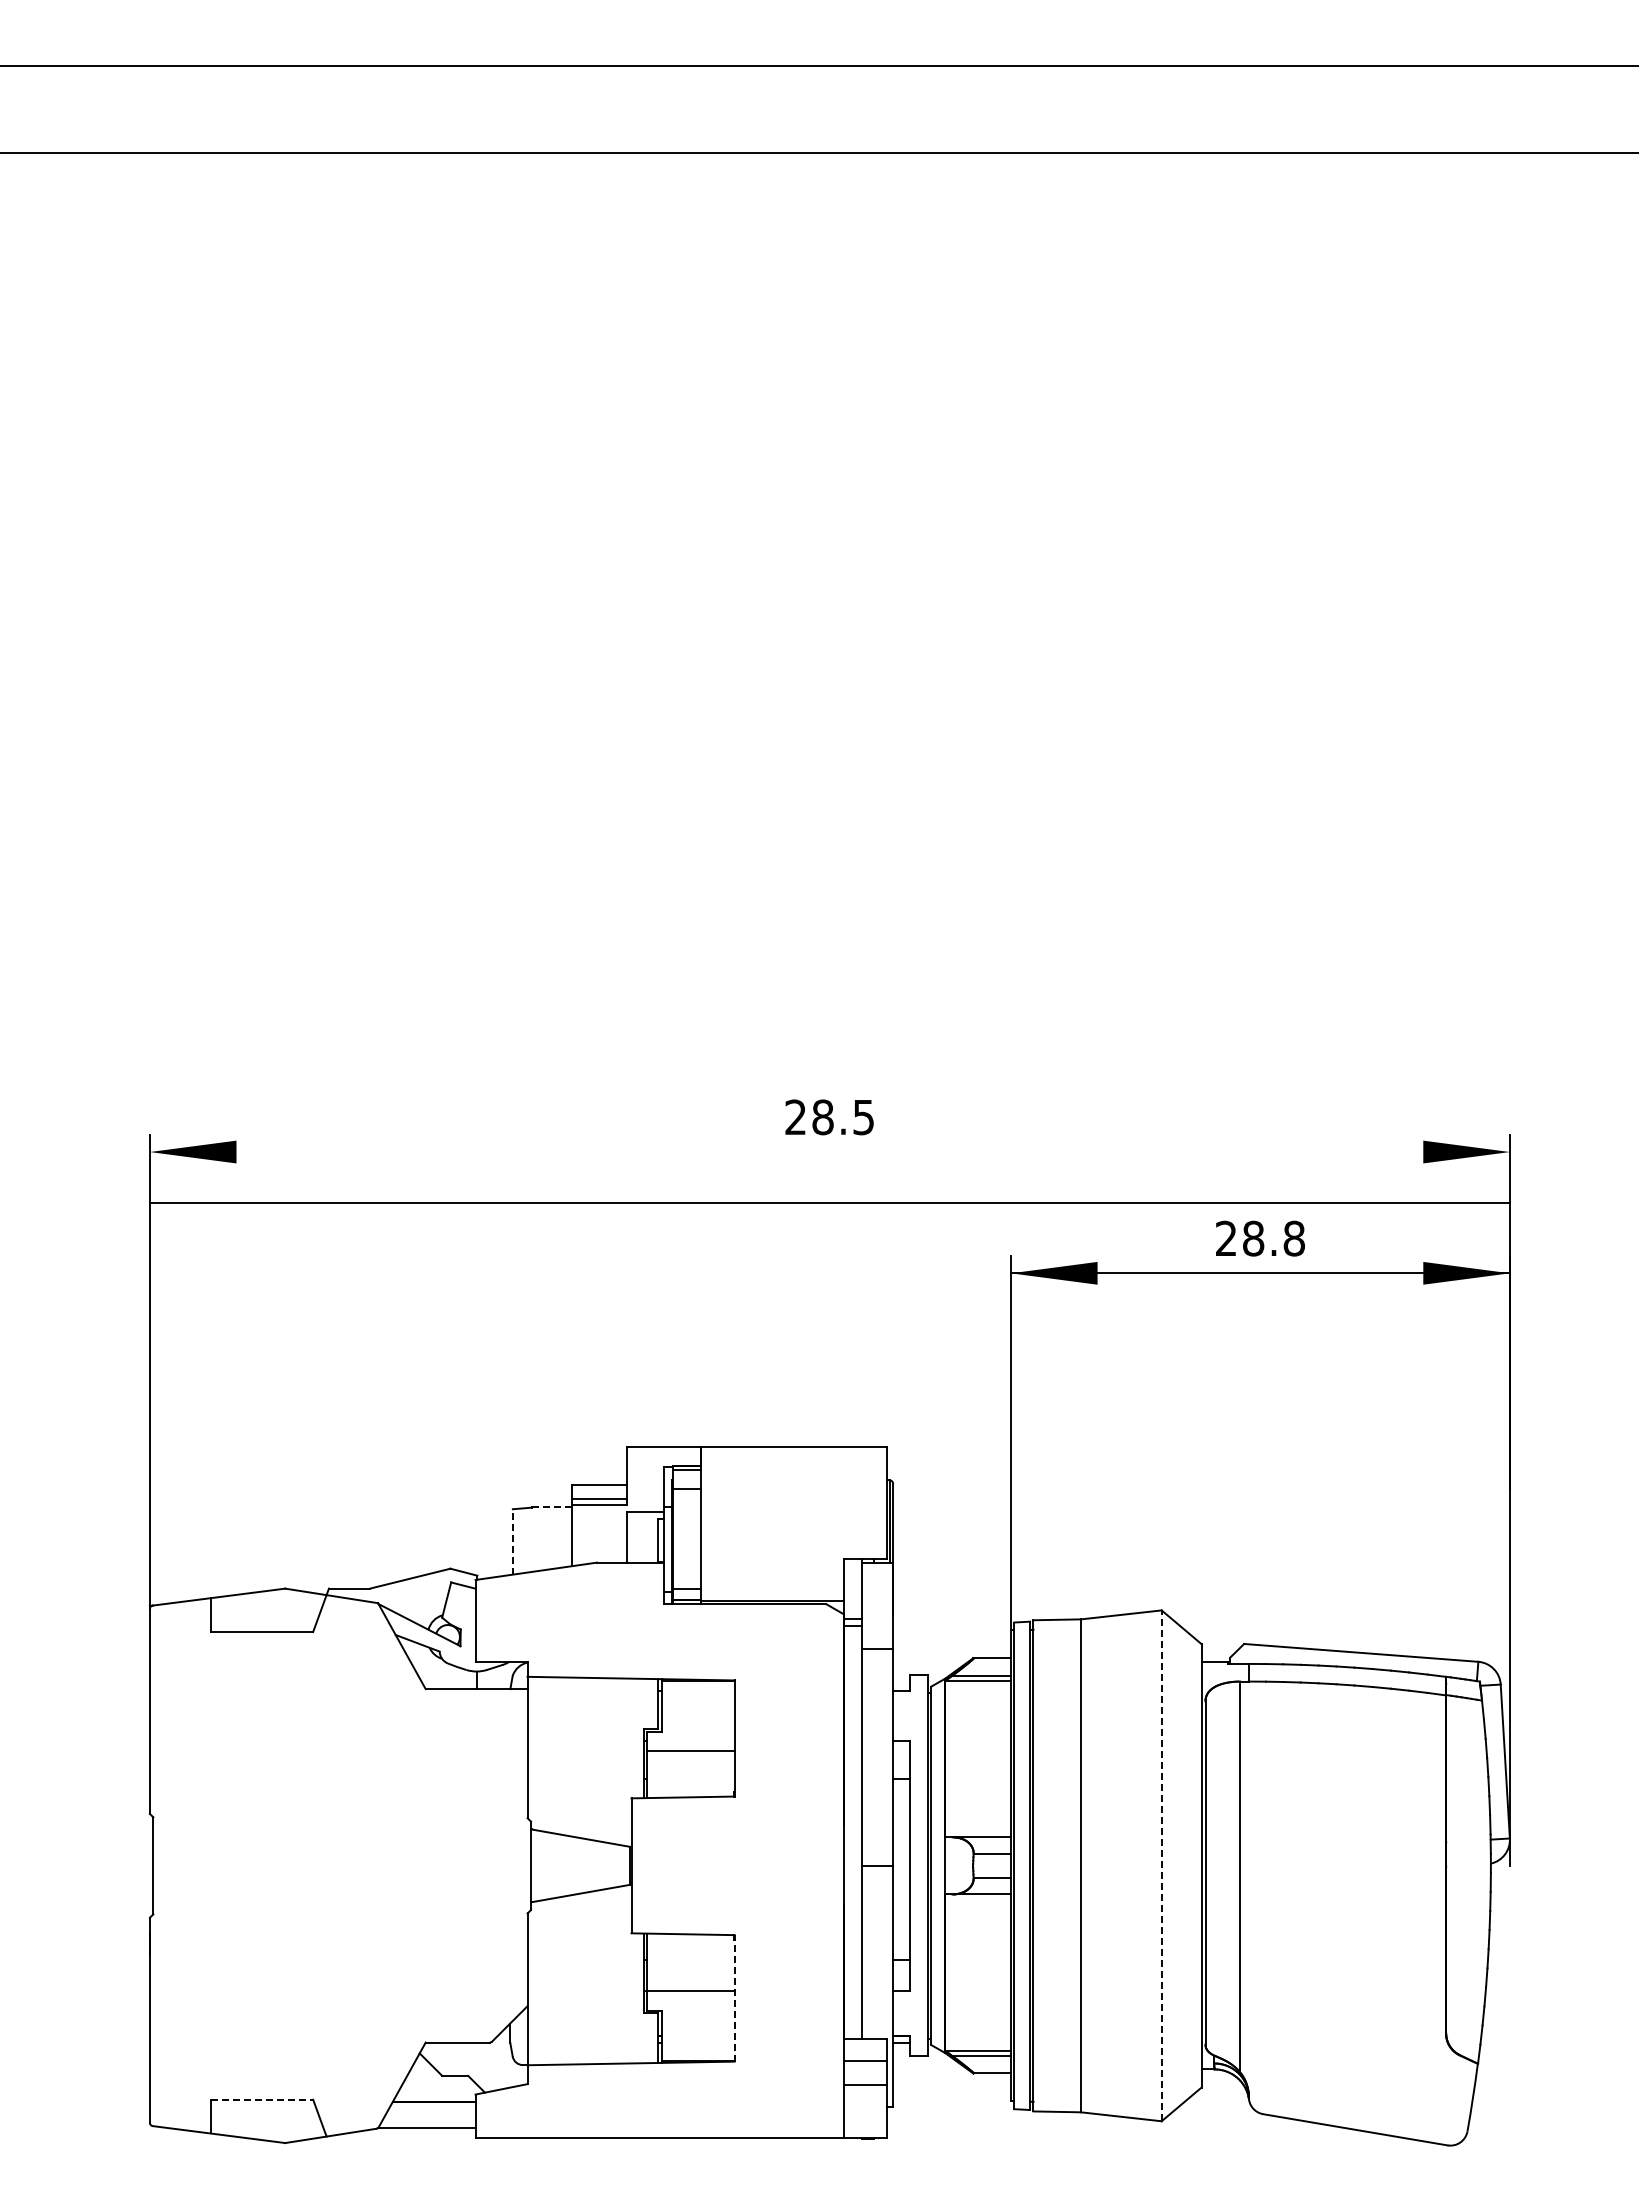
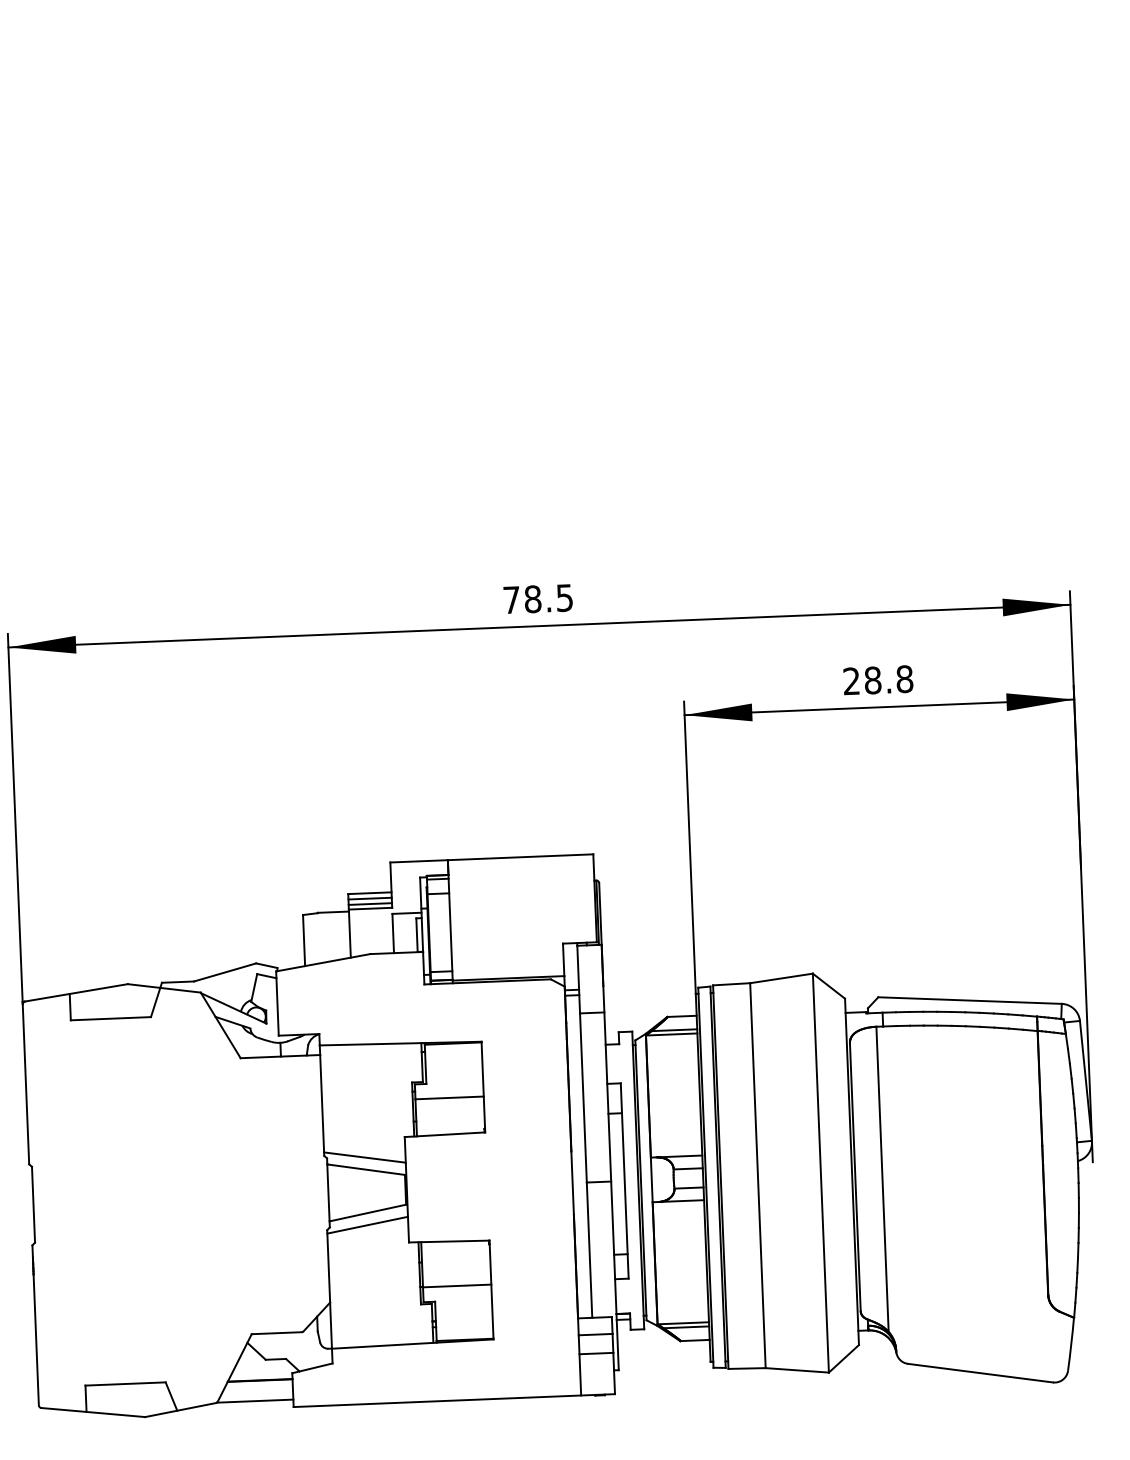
text: (795, 1116) -> (511, 599), 28.5 -> 78.5
line: (829, 1203) -> (539, 626), moved
line: (599, 1491) -> (370, 898), added
line: (551, 1507) -> (333, 912), dashed -> solid
line: (512, 1541) -> (303, 940), dashed -> solid
line: (579, 1822) -> (364, 1157), added
line: (1161, 1865) -> (820, 1172), dashed -> solid
line: (579, 1908) -> (367, 1224), added
line: (734, 1997) -> (491, 1289), dashed -> solid
line: (262, 2099) -> (126, 1383), dashed -> solid

